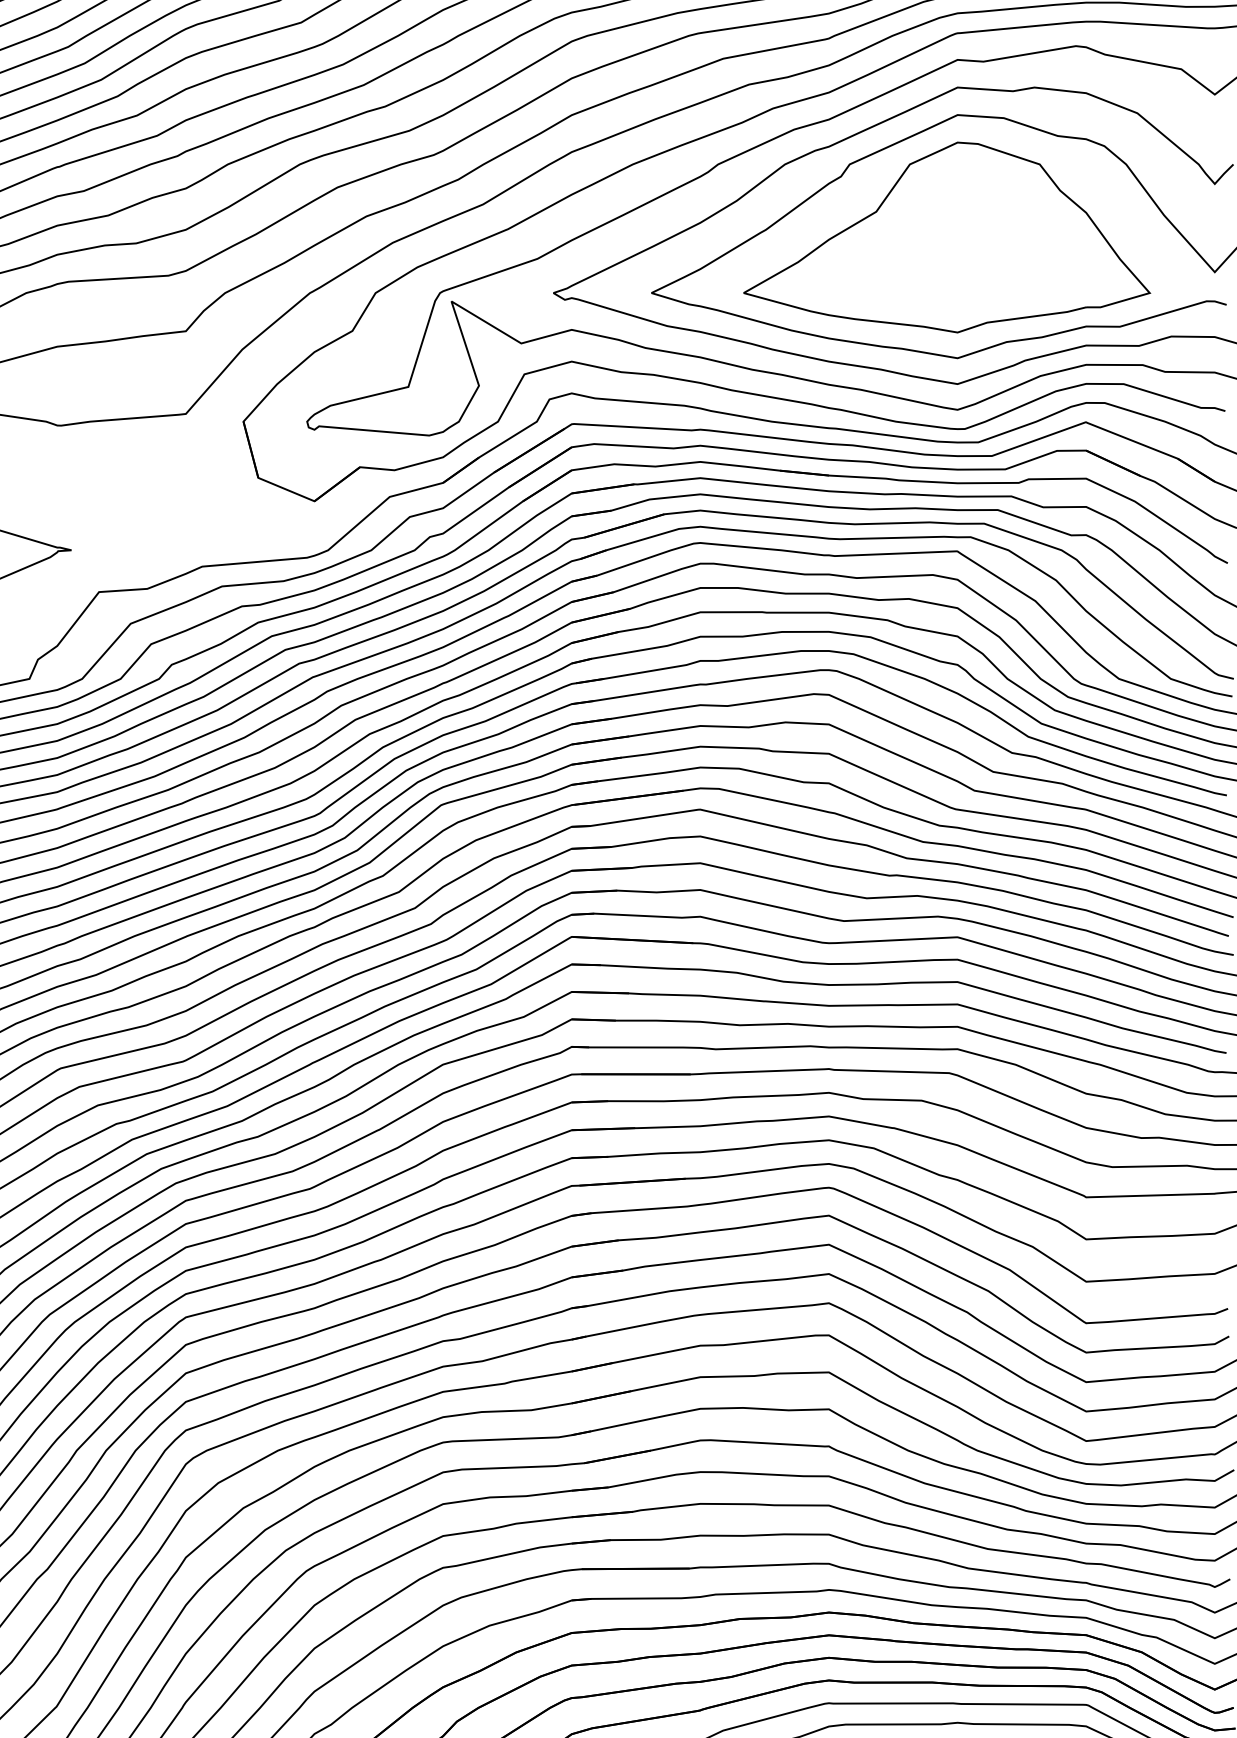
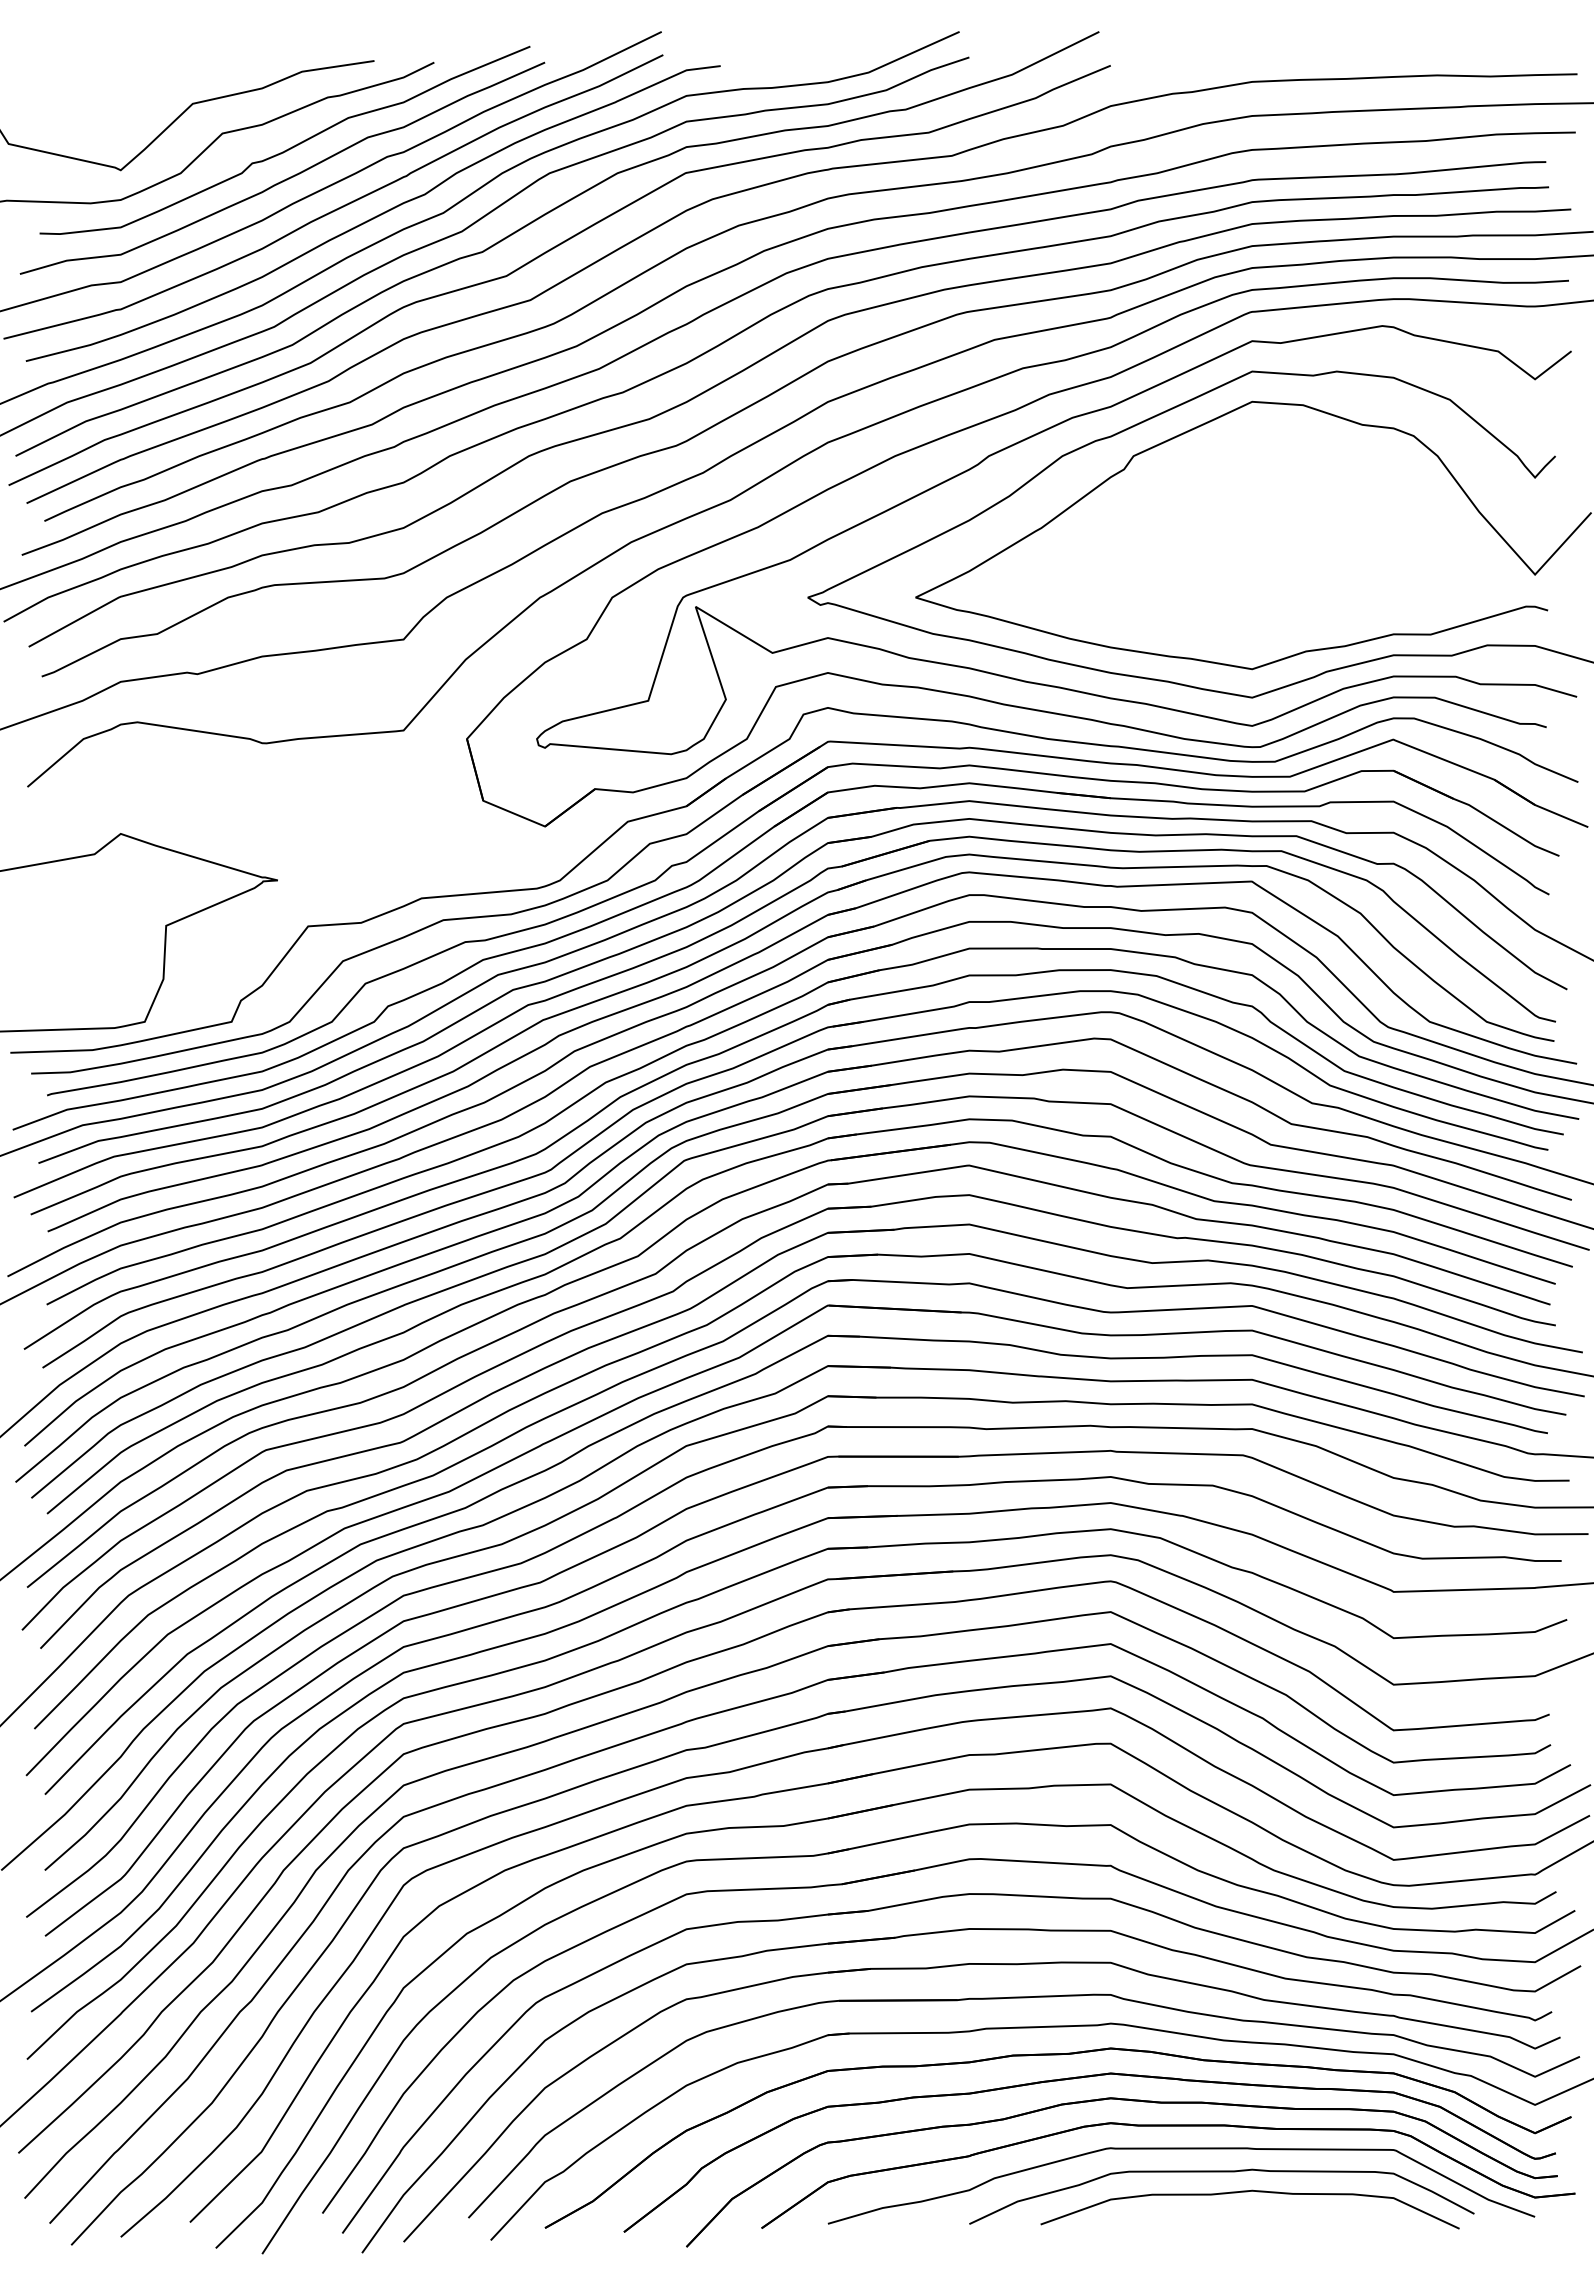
part: (946, 237) -> (1240, 536), removed

